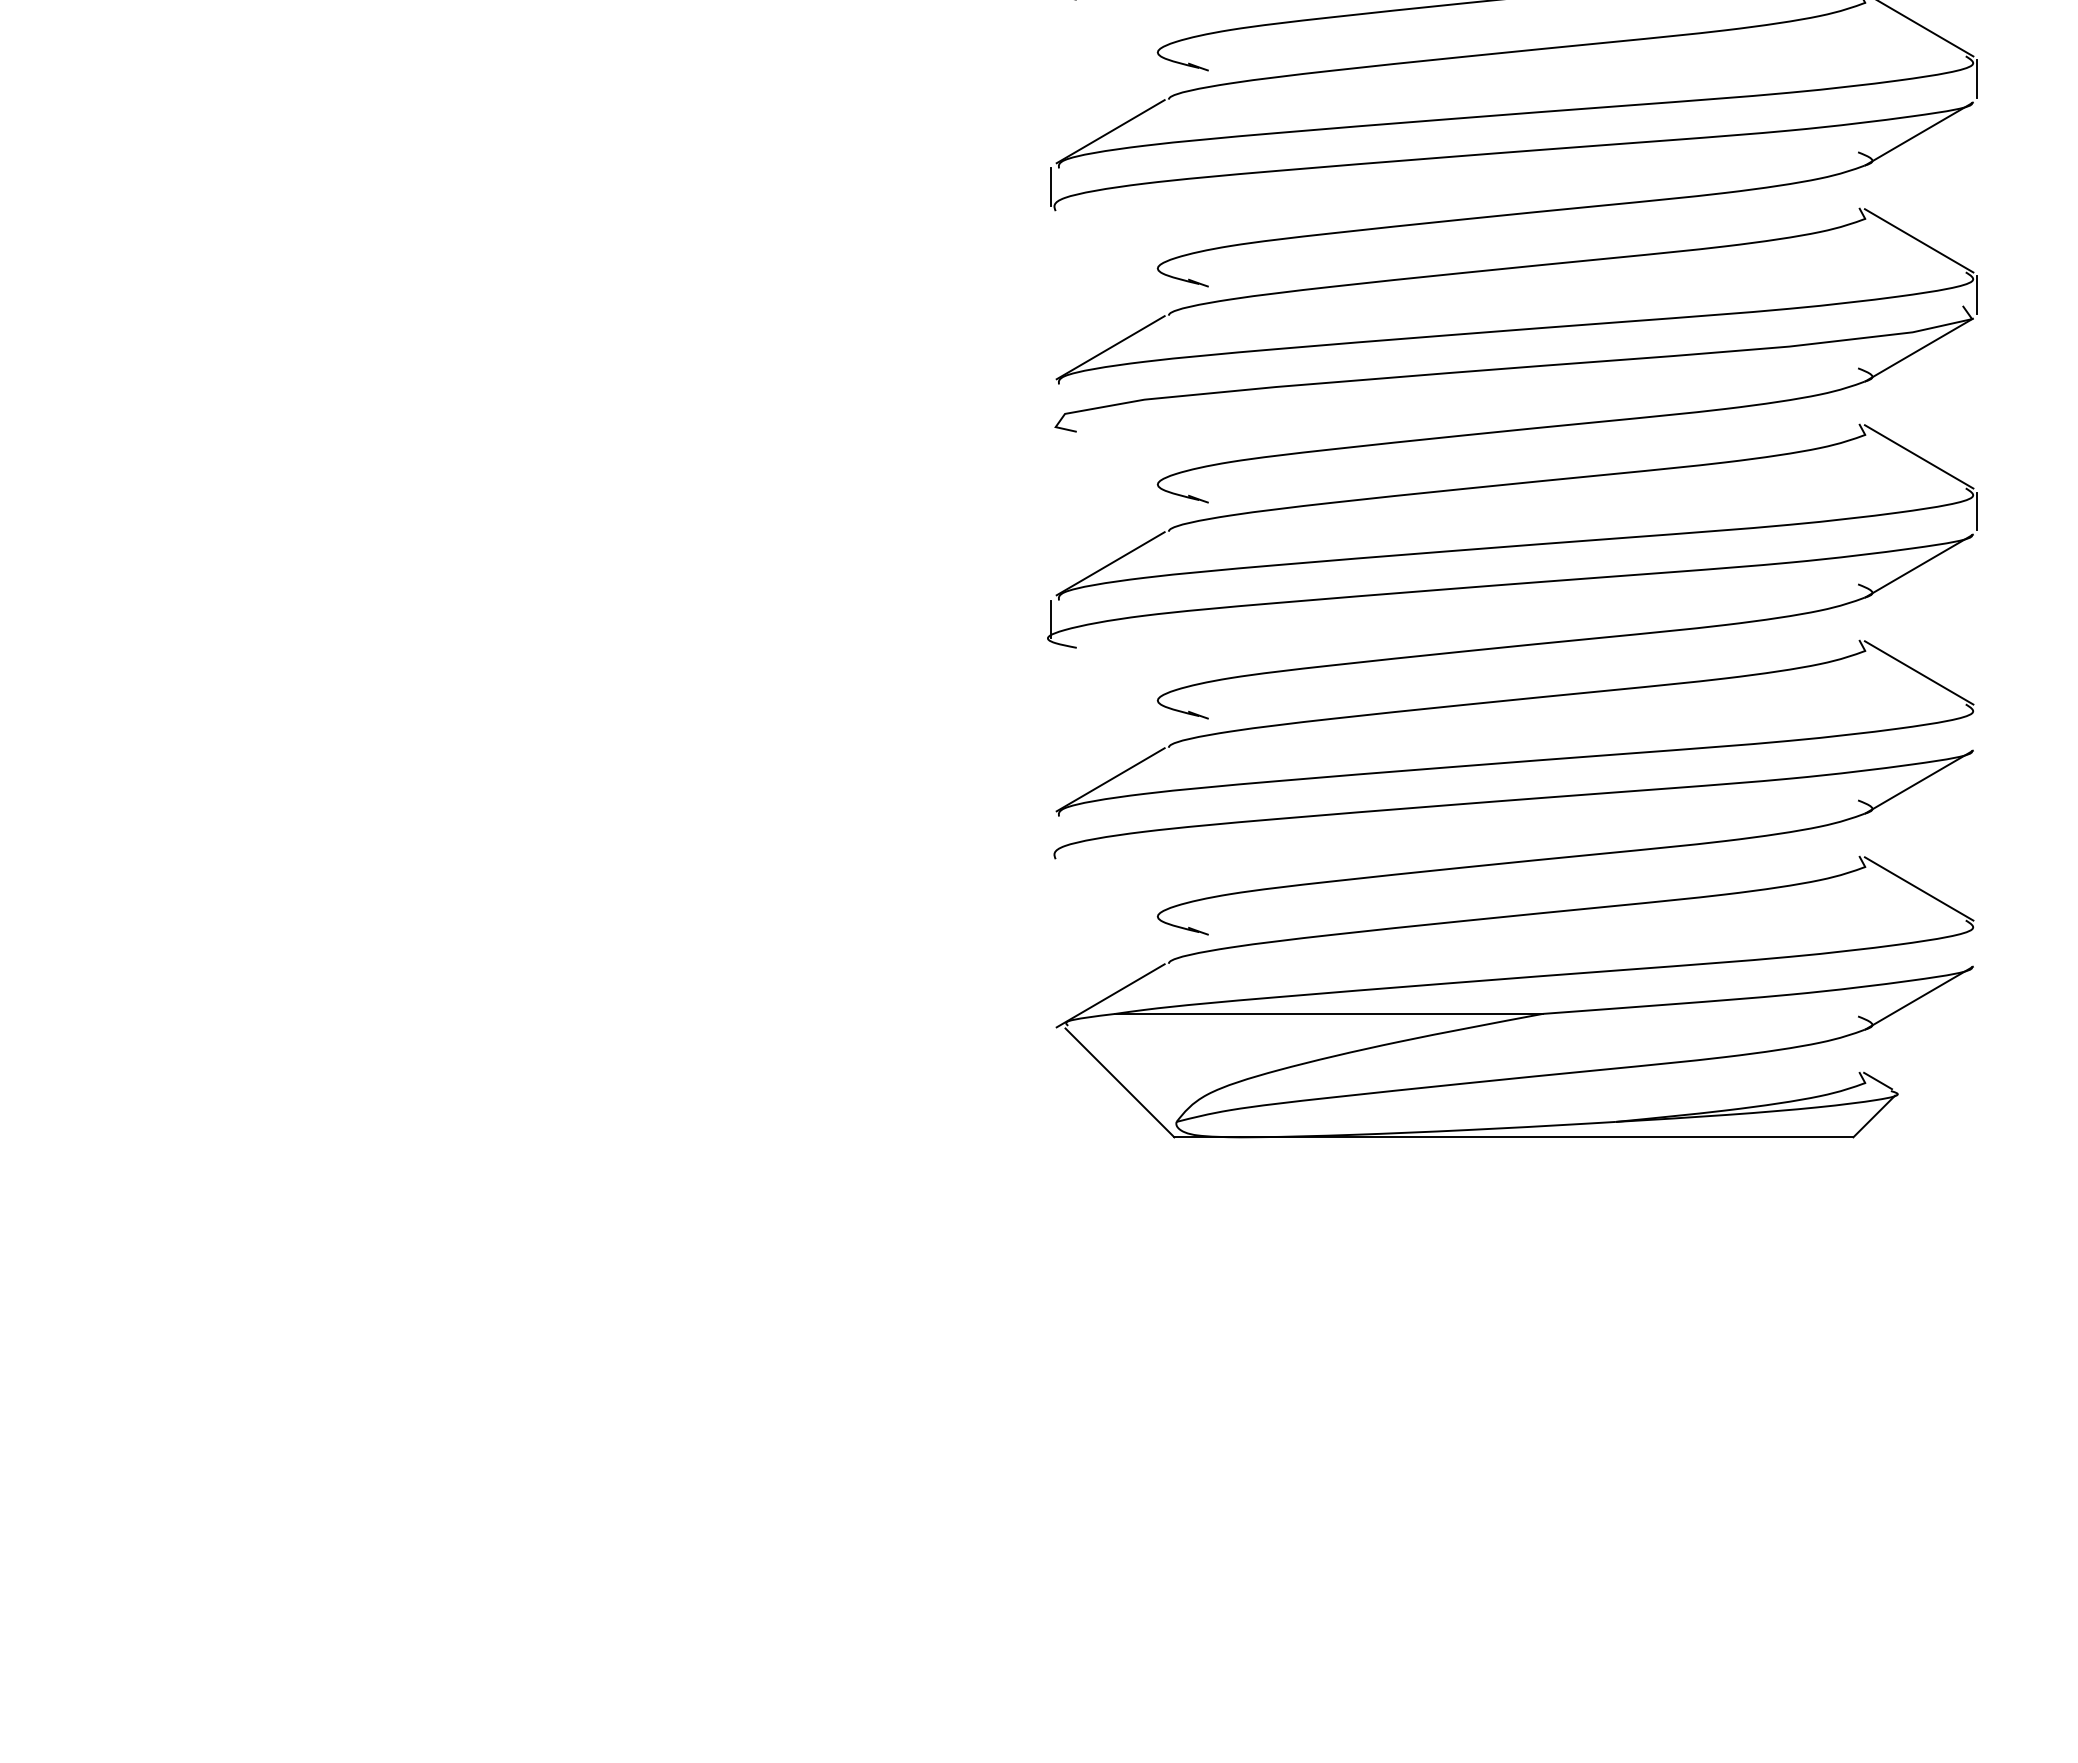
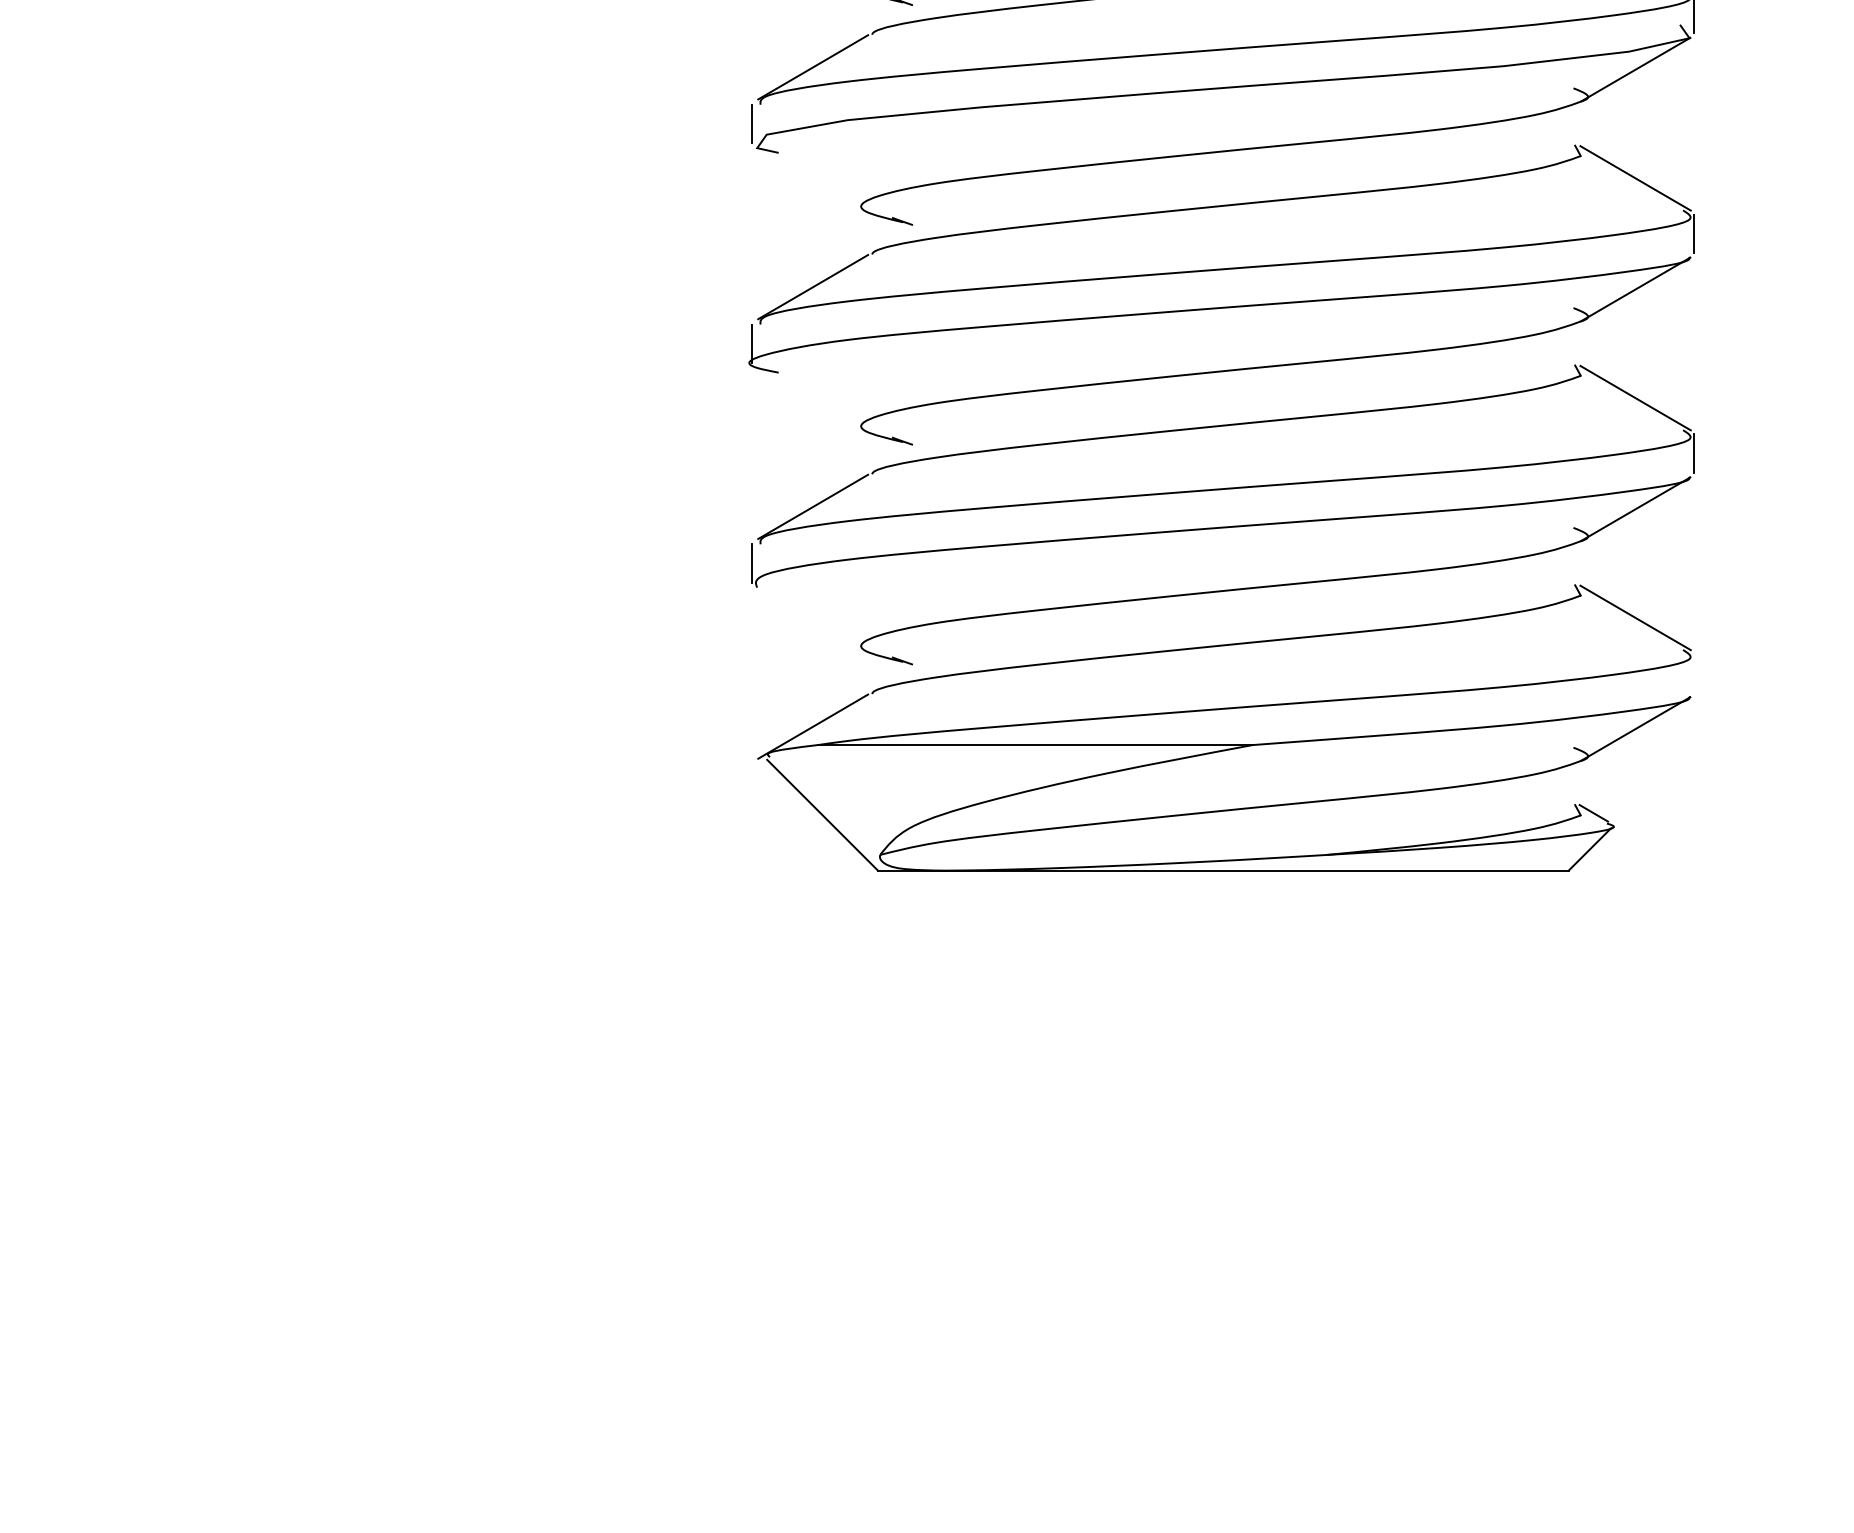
line: (1050, 403) -> (751, 124), added
line: (1976, 727) -> (1693, 453), added
line: (1050, 835) -> (751, 563), added

